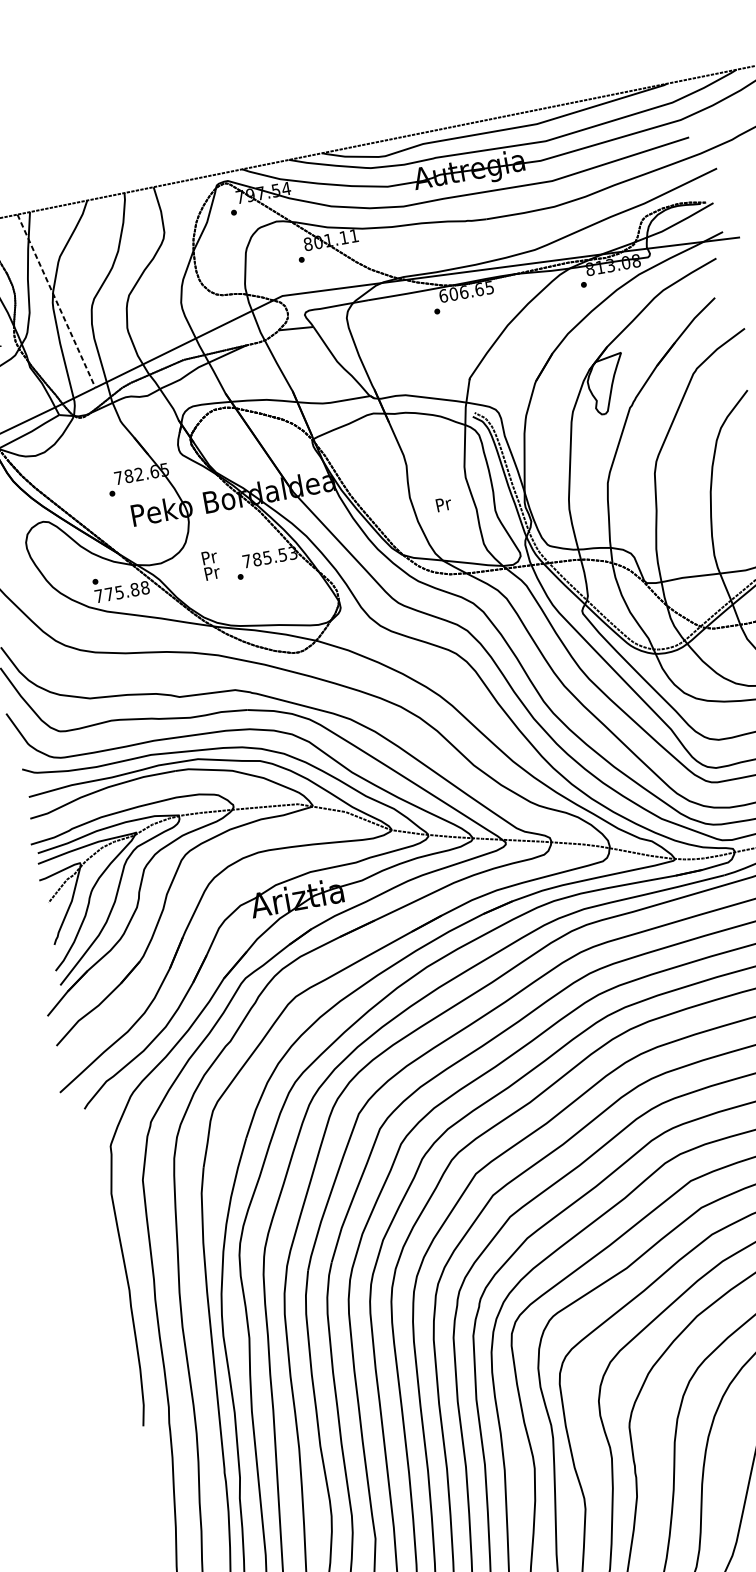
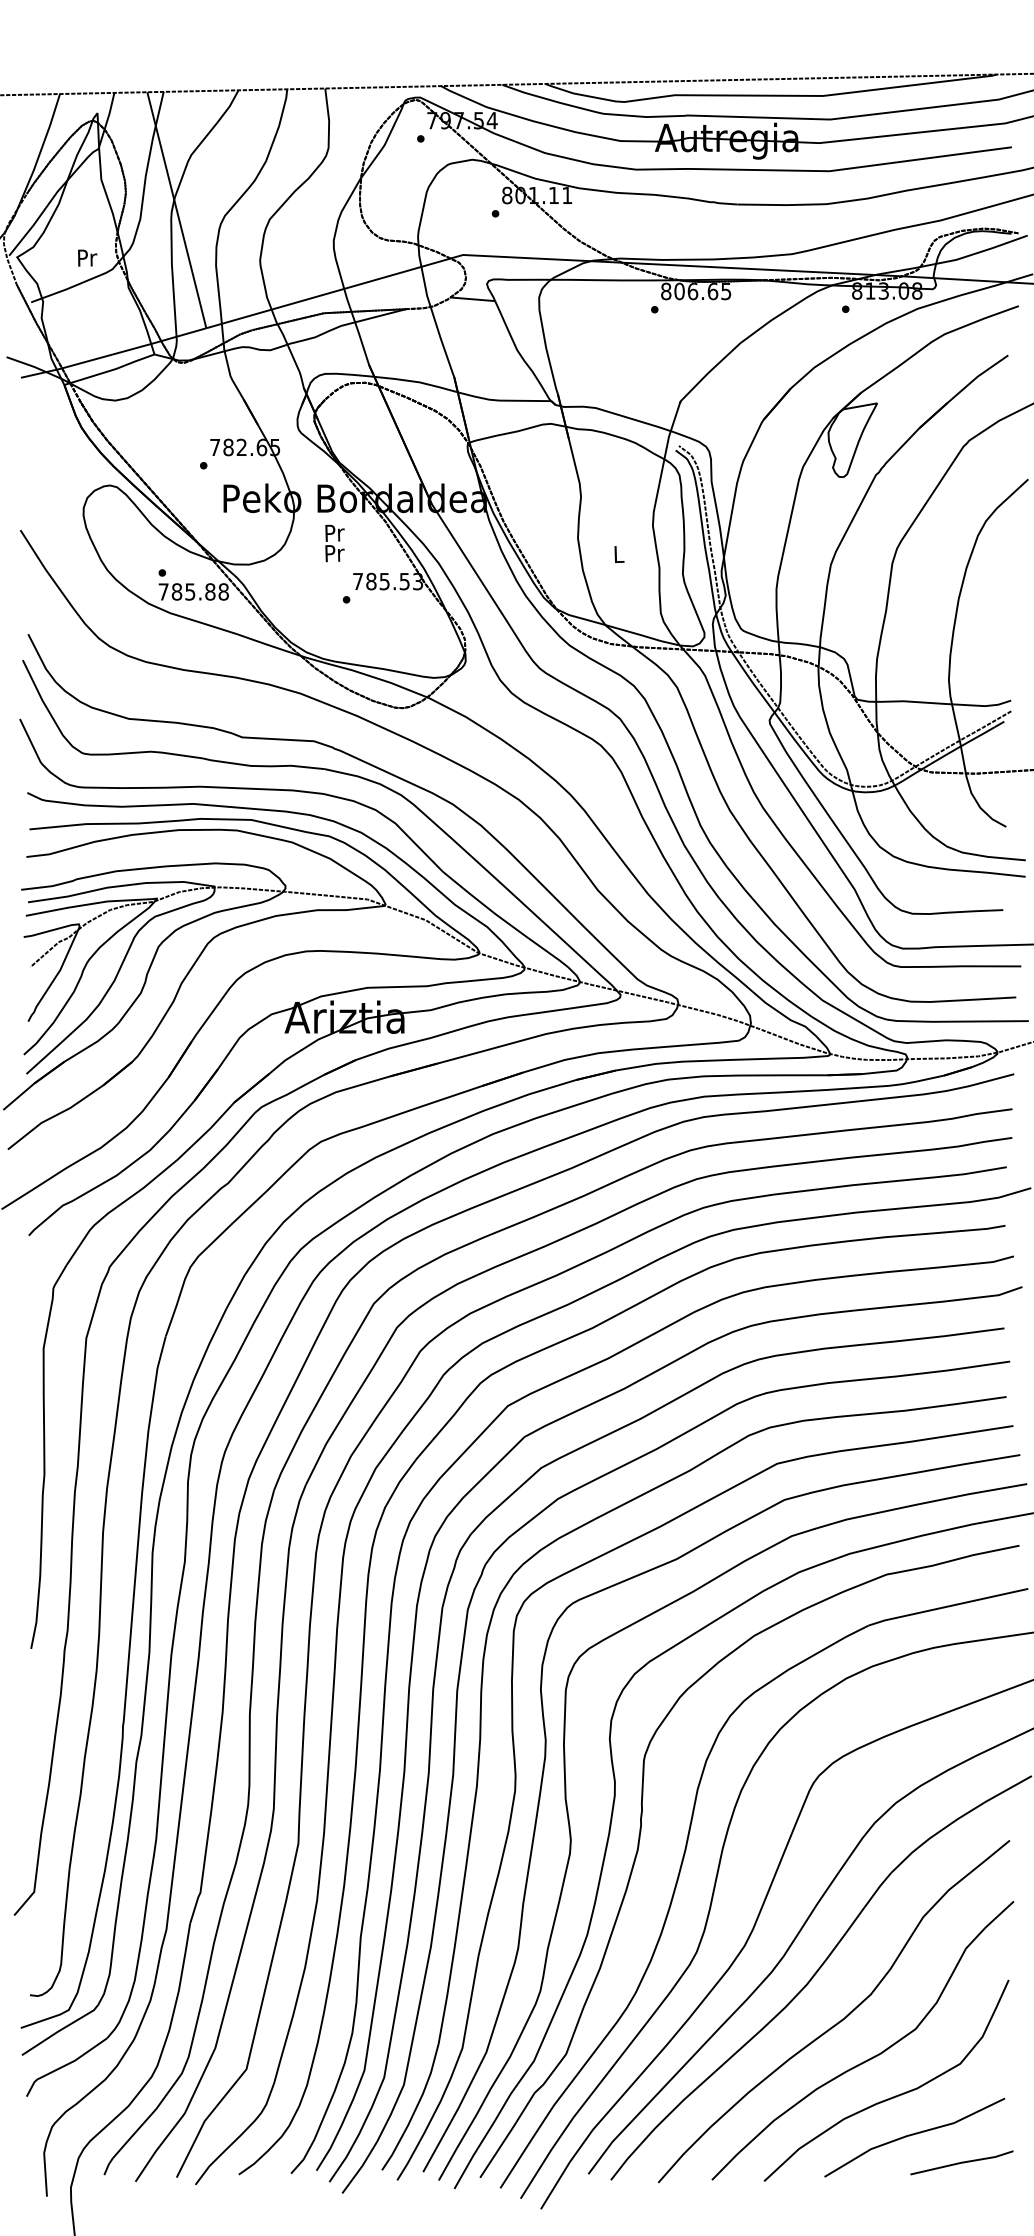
text: (443, 295) -> (666, 290), 606.65 -> 806.65
line: (56, 301) -> (176, 210), dashed -> solid
text: (444, 504) -> (619, 554), Pr -> L
text: (210, 565) -> (334, 543), moved
text: (108, 594) -> (176, 591), 775.88 -> 785.88

